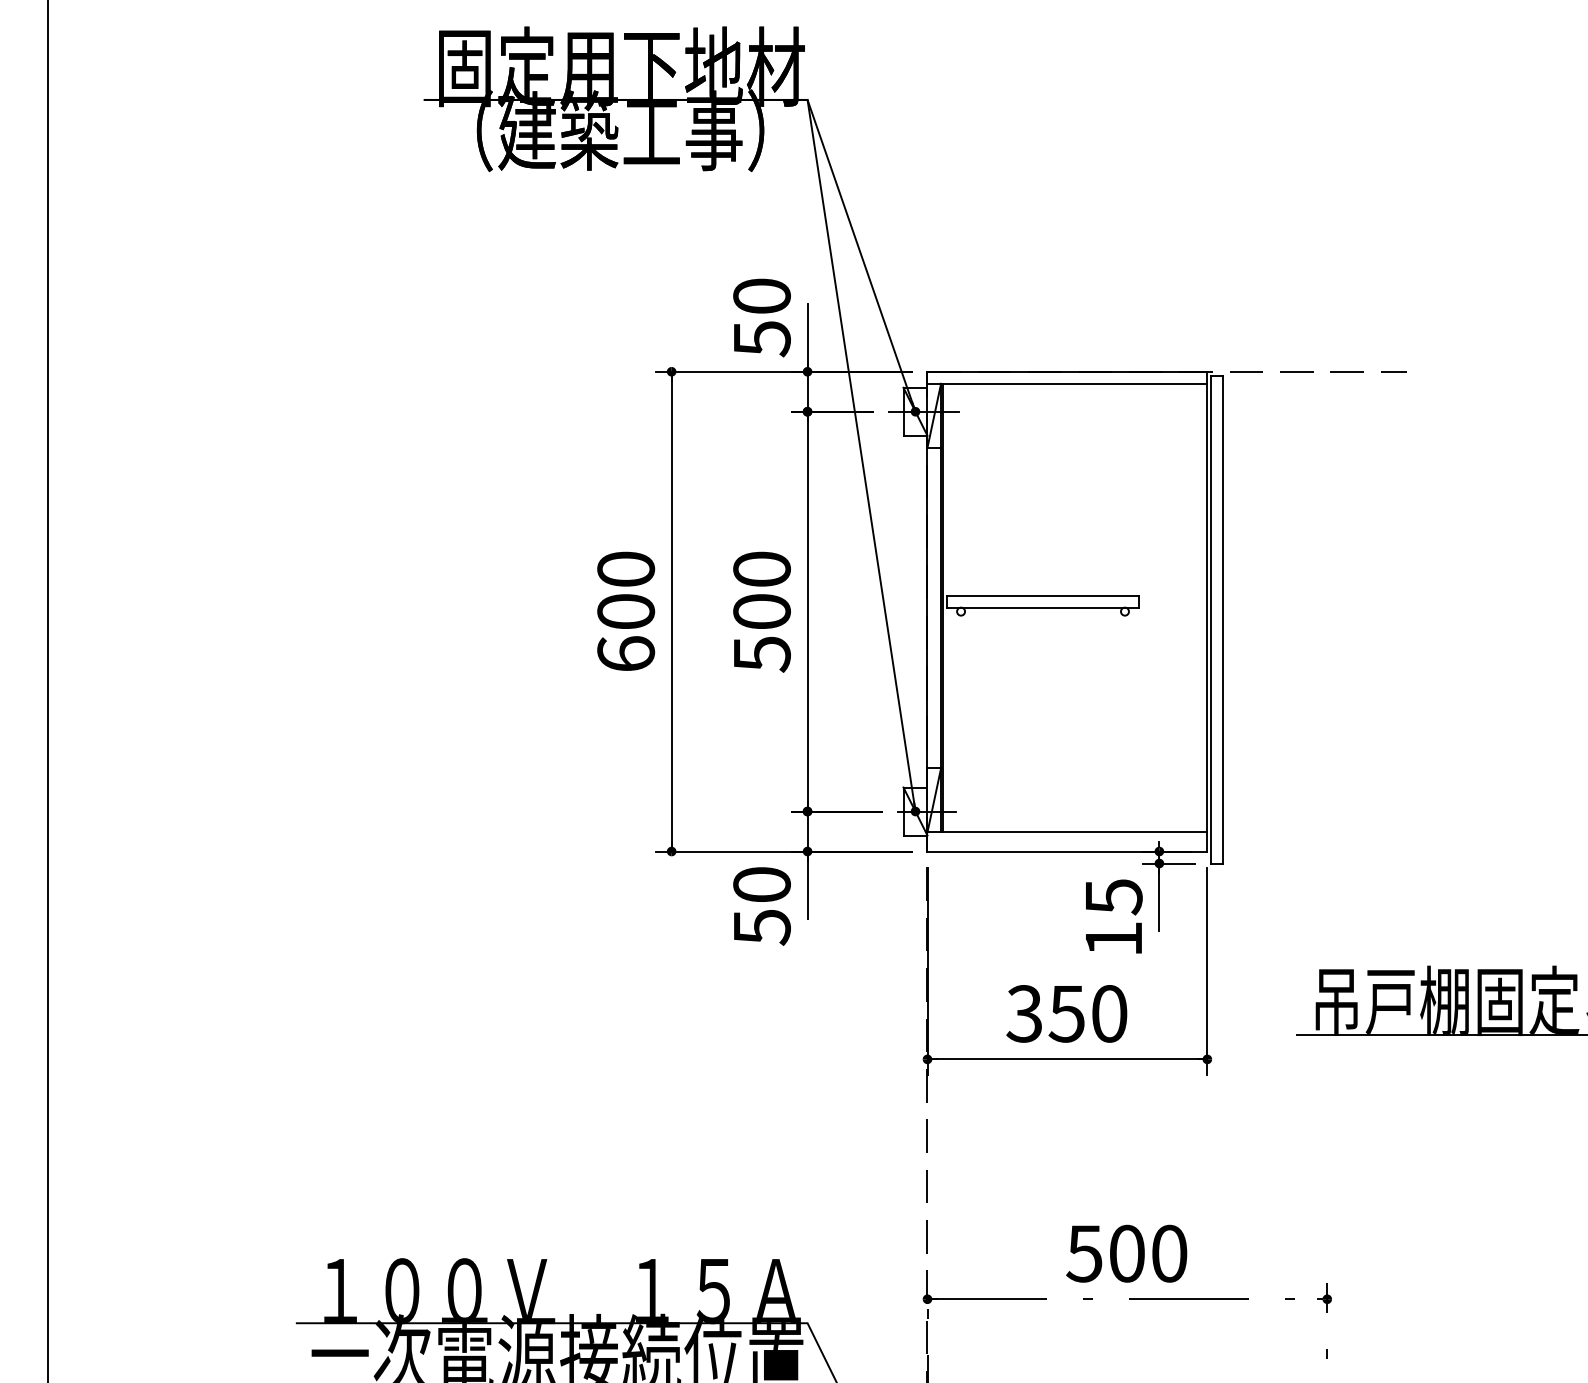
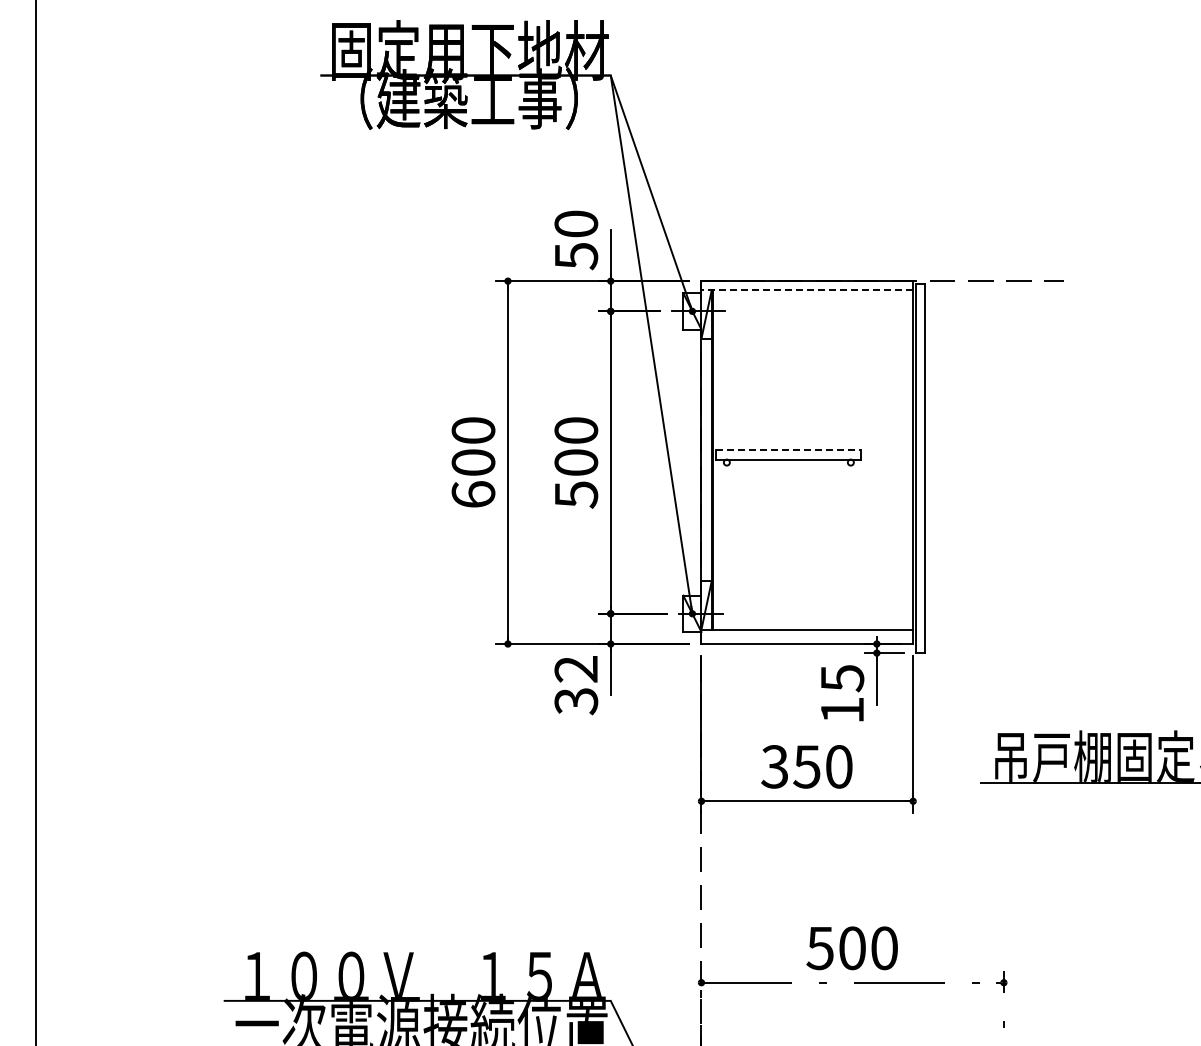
line: (1067, 384) -> (807, 290), solid -> dashed
line: (1042, 595) -> (788, 450), solid -> dashed
text: (762, 906) -> (576, 685), 50 -> 32

